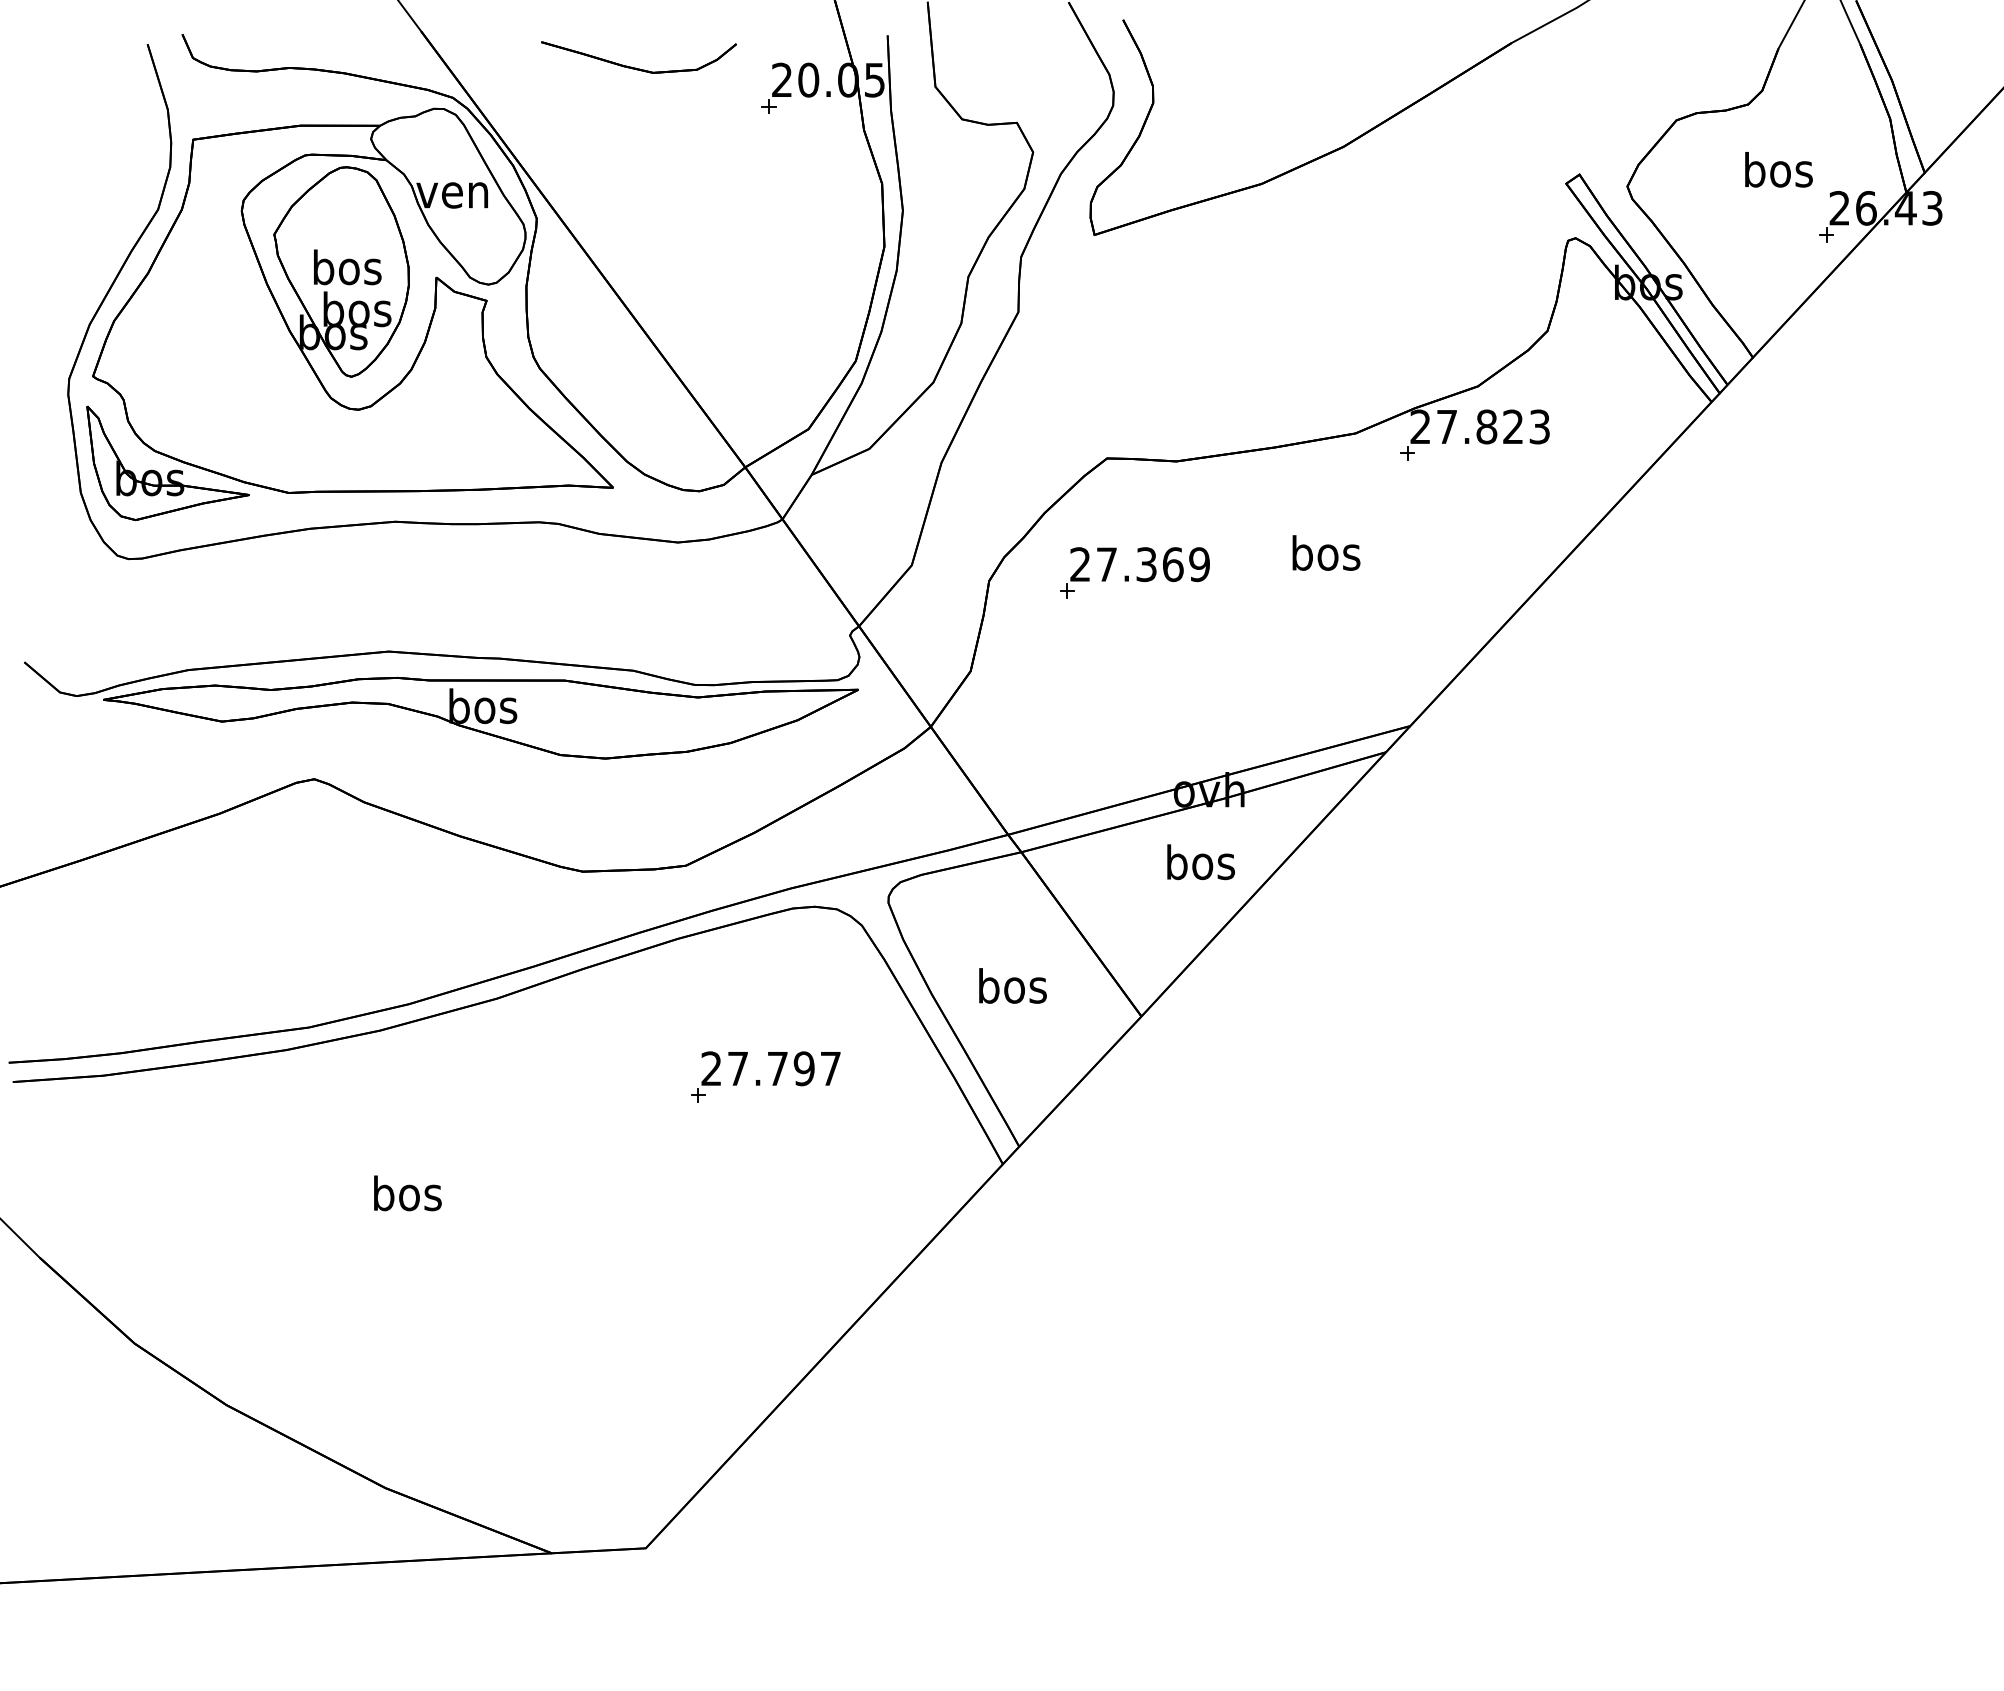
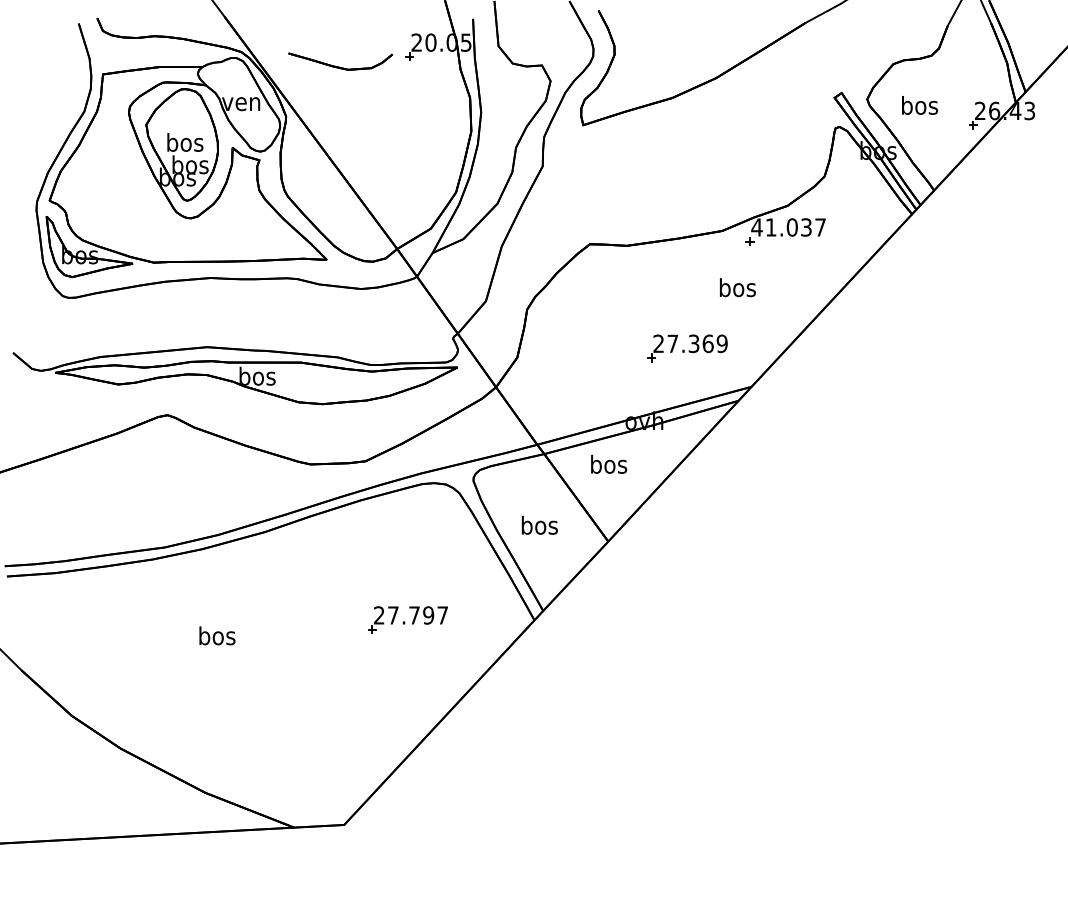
part: (638, 57) -> (340, 61), moved
text: (1778, 169) -> (919, 105), moved
text: (1479, 426) -> (788, 227), 27.823 -> 41.037
text: (1325, 552) -> (737, 287), moved
part: (1134, 573) -> (687, 348), moved
text: (1201, 862) -> (609, 464), moved
part: (764, 1076) -> (407, 619), moved

